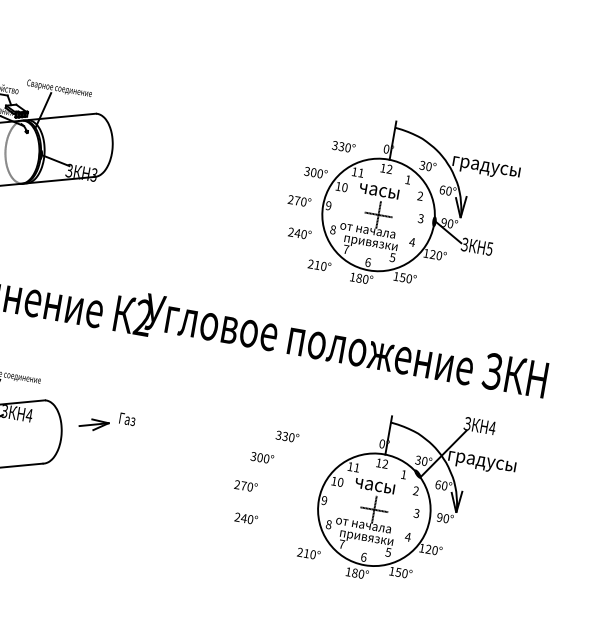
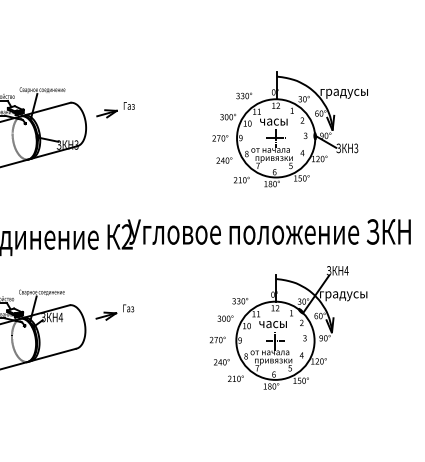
part: (157, 135) -> (115, 110), added
text: (490, 247) -> (356, 147), 5 -> 3
part: (408, 496) -> (297, 327), moved

